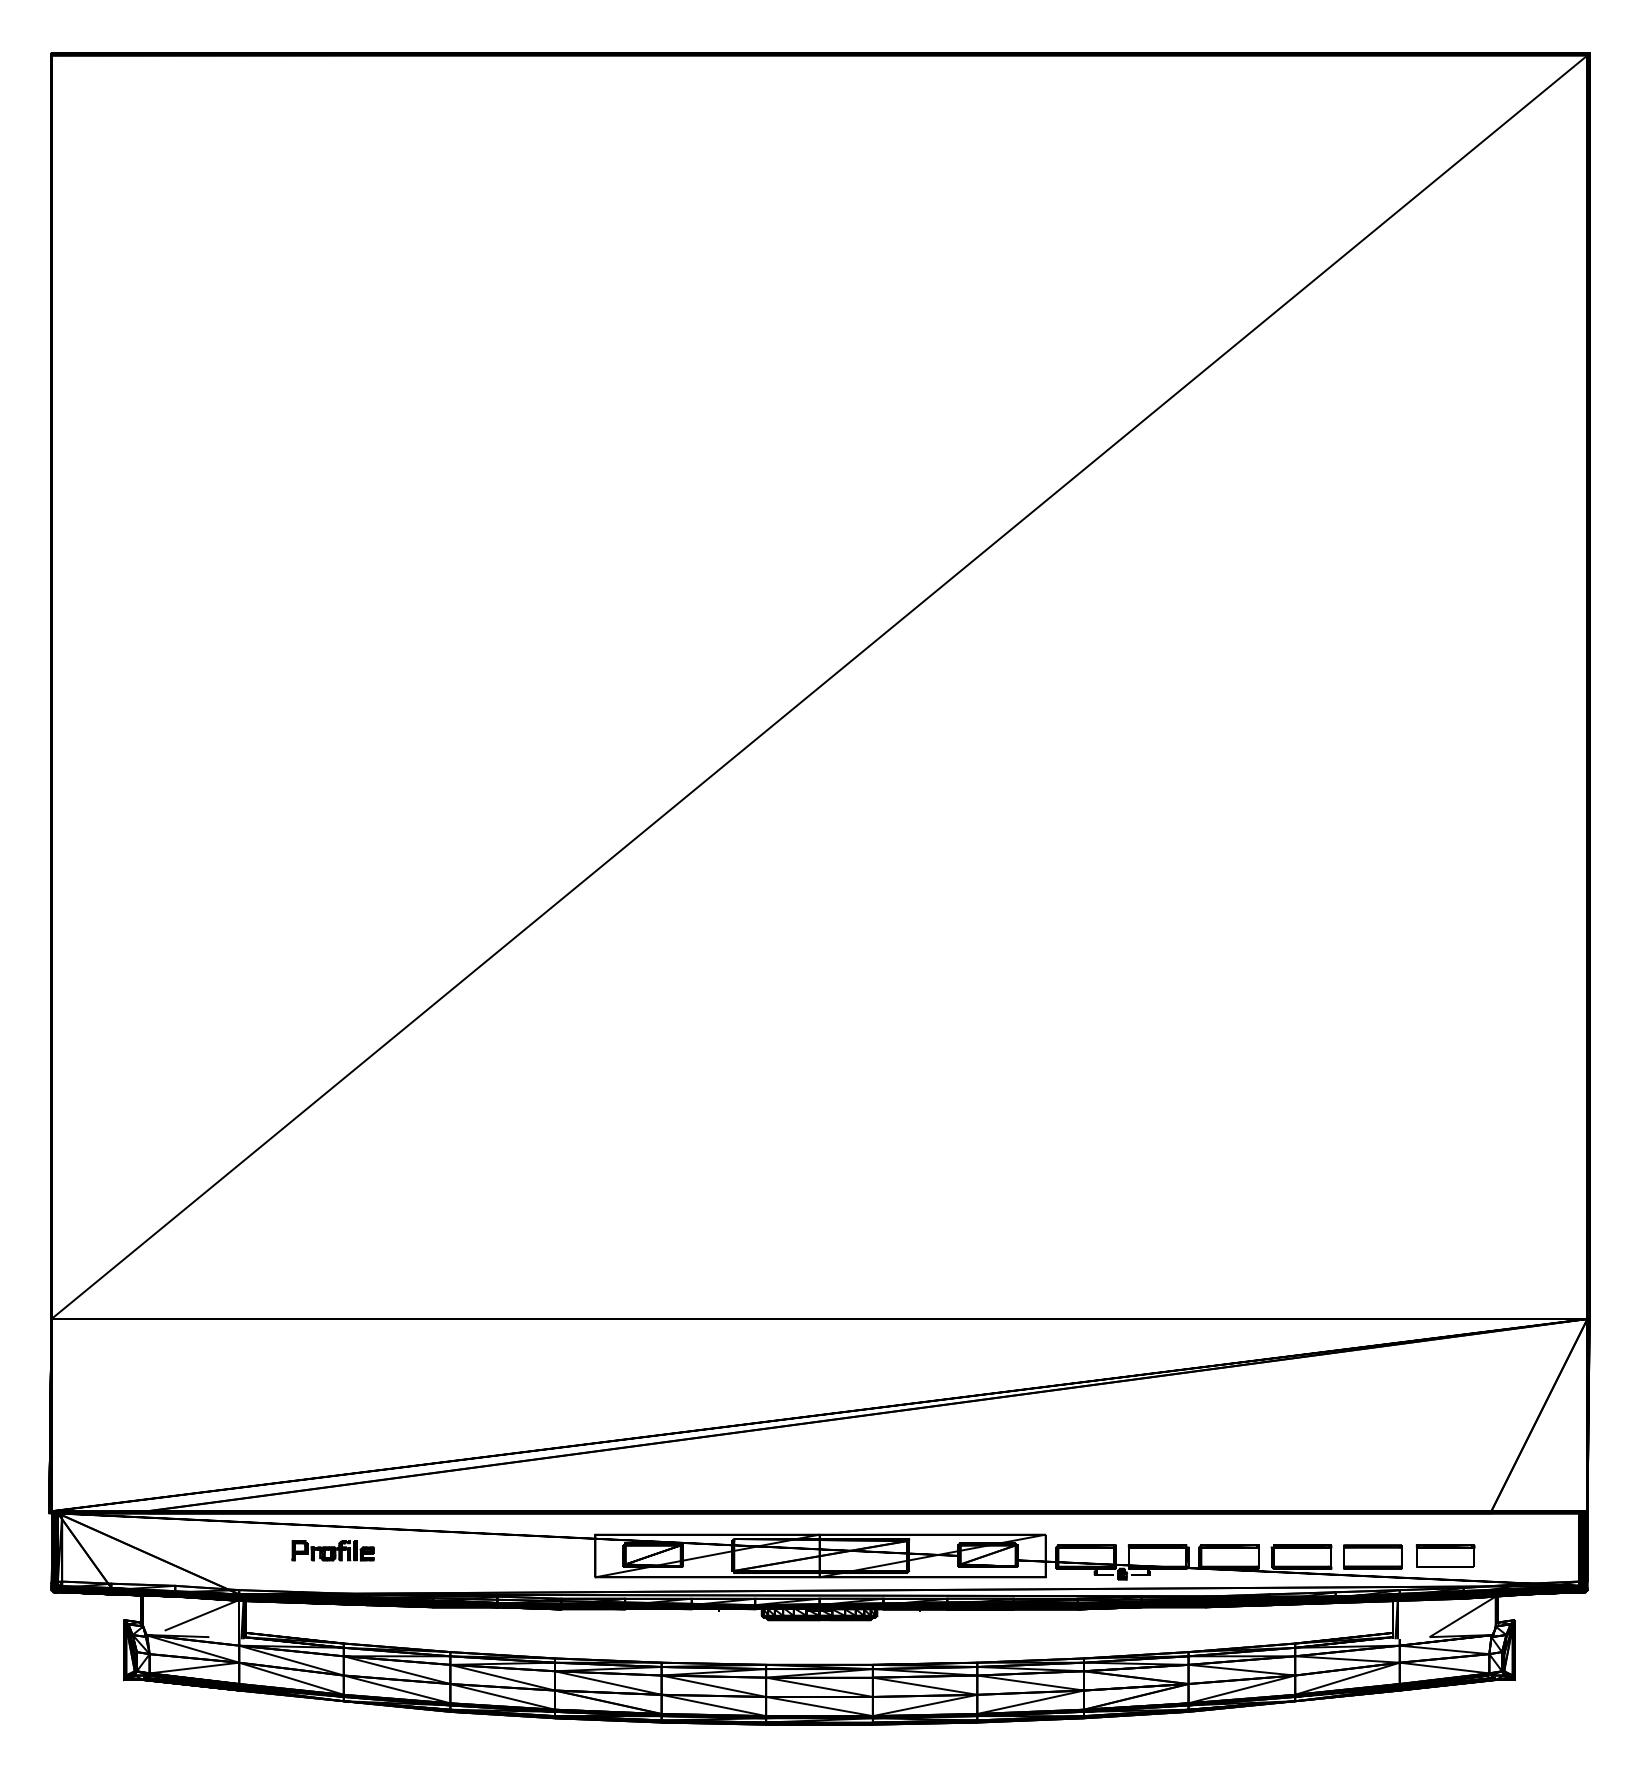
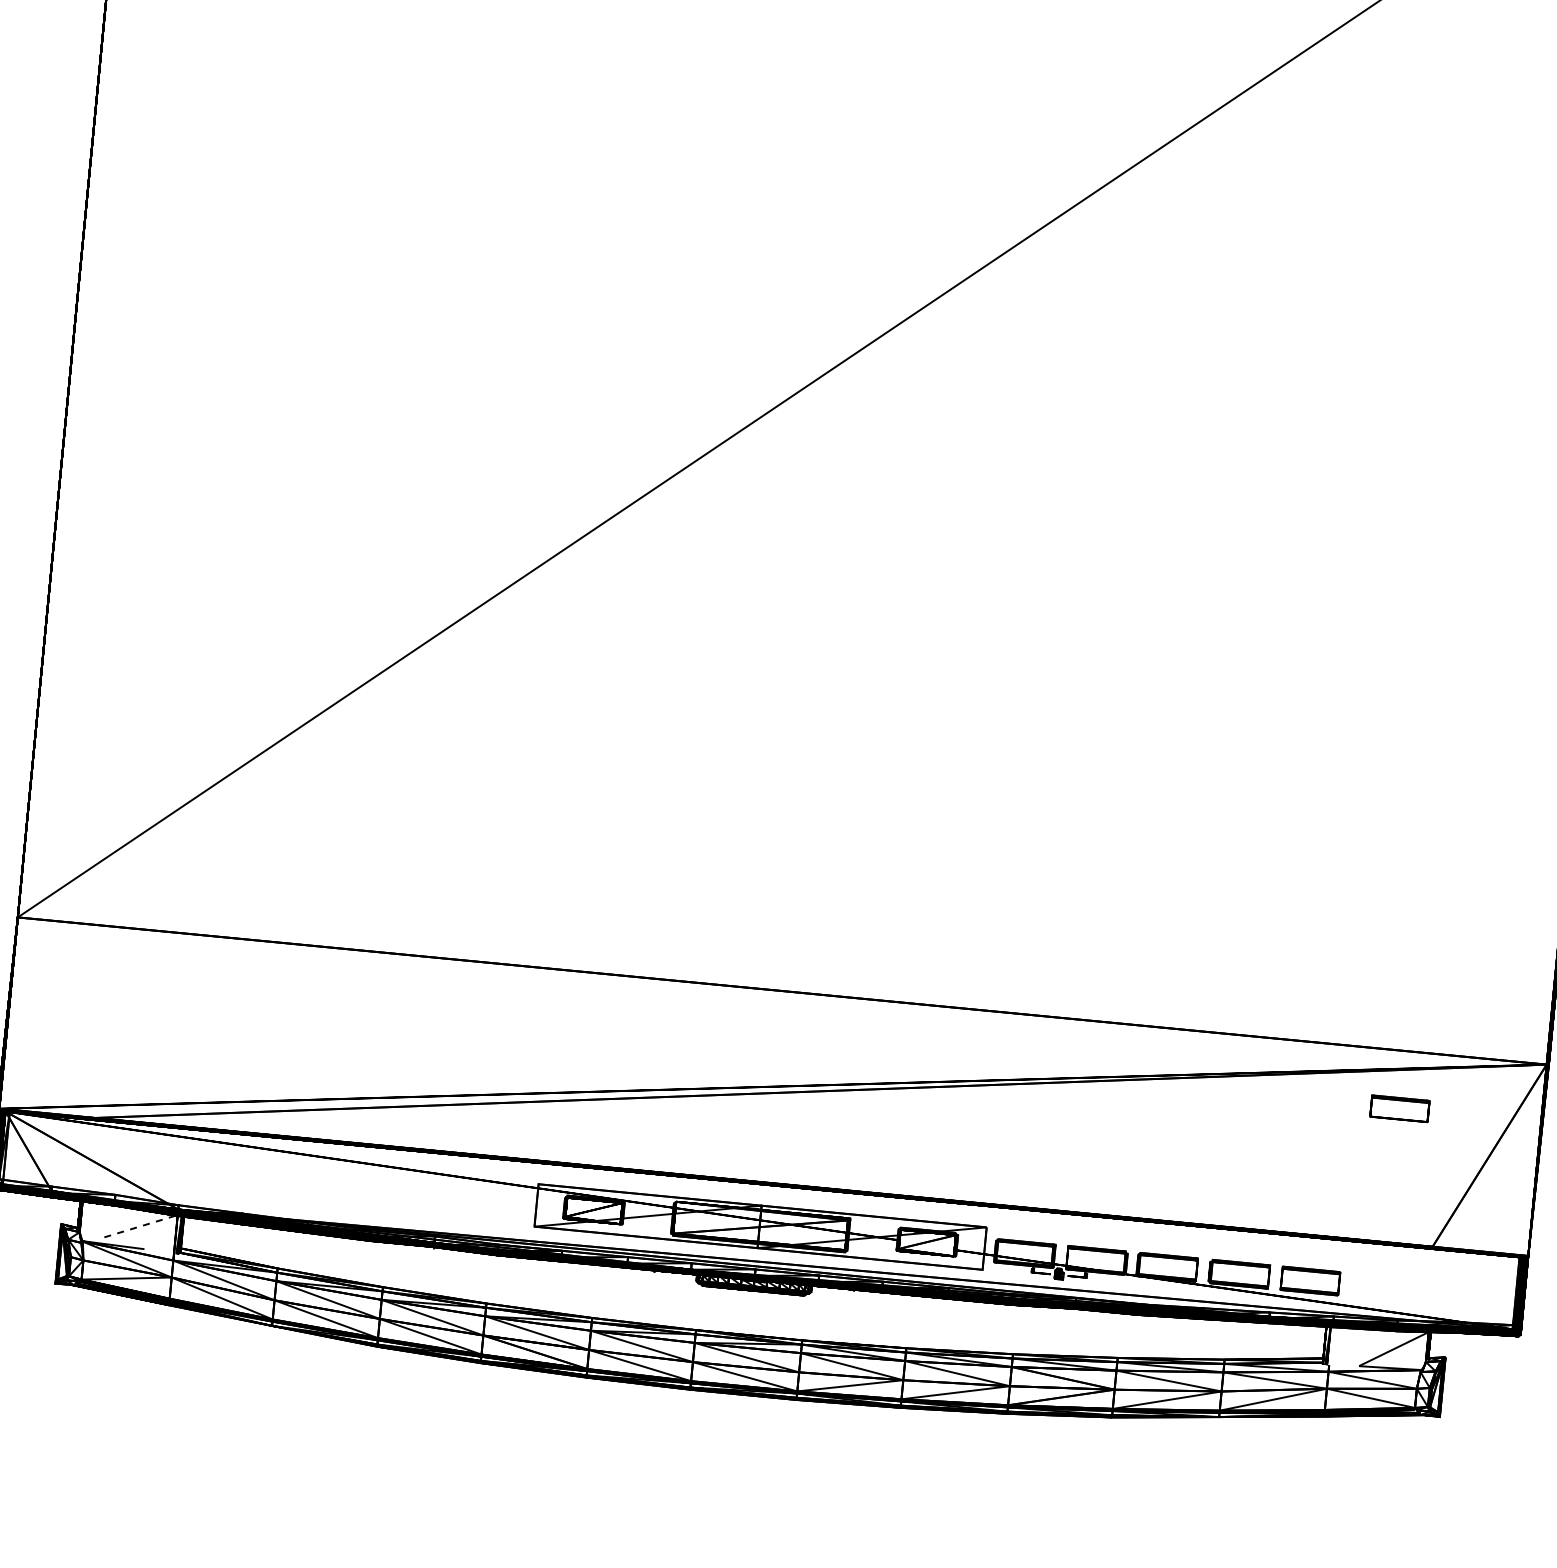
part: (332, 1550) -> (275, 1174), removed
part: (1445, 1555) -> (1399, 1108), moved
line: (200, 1615) -> (137, 1226), solid -> dashed

